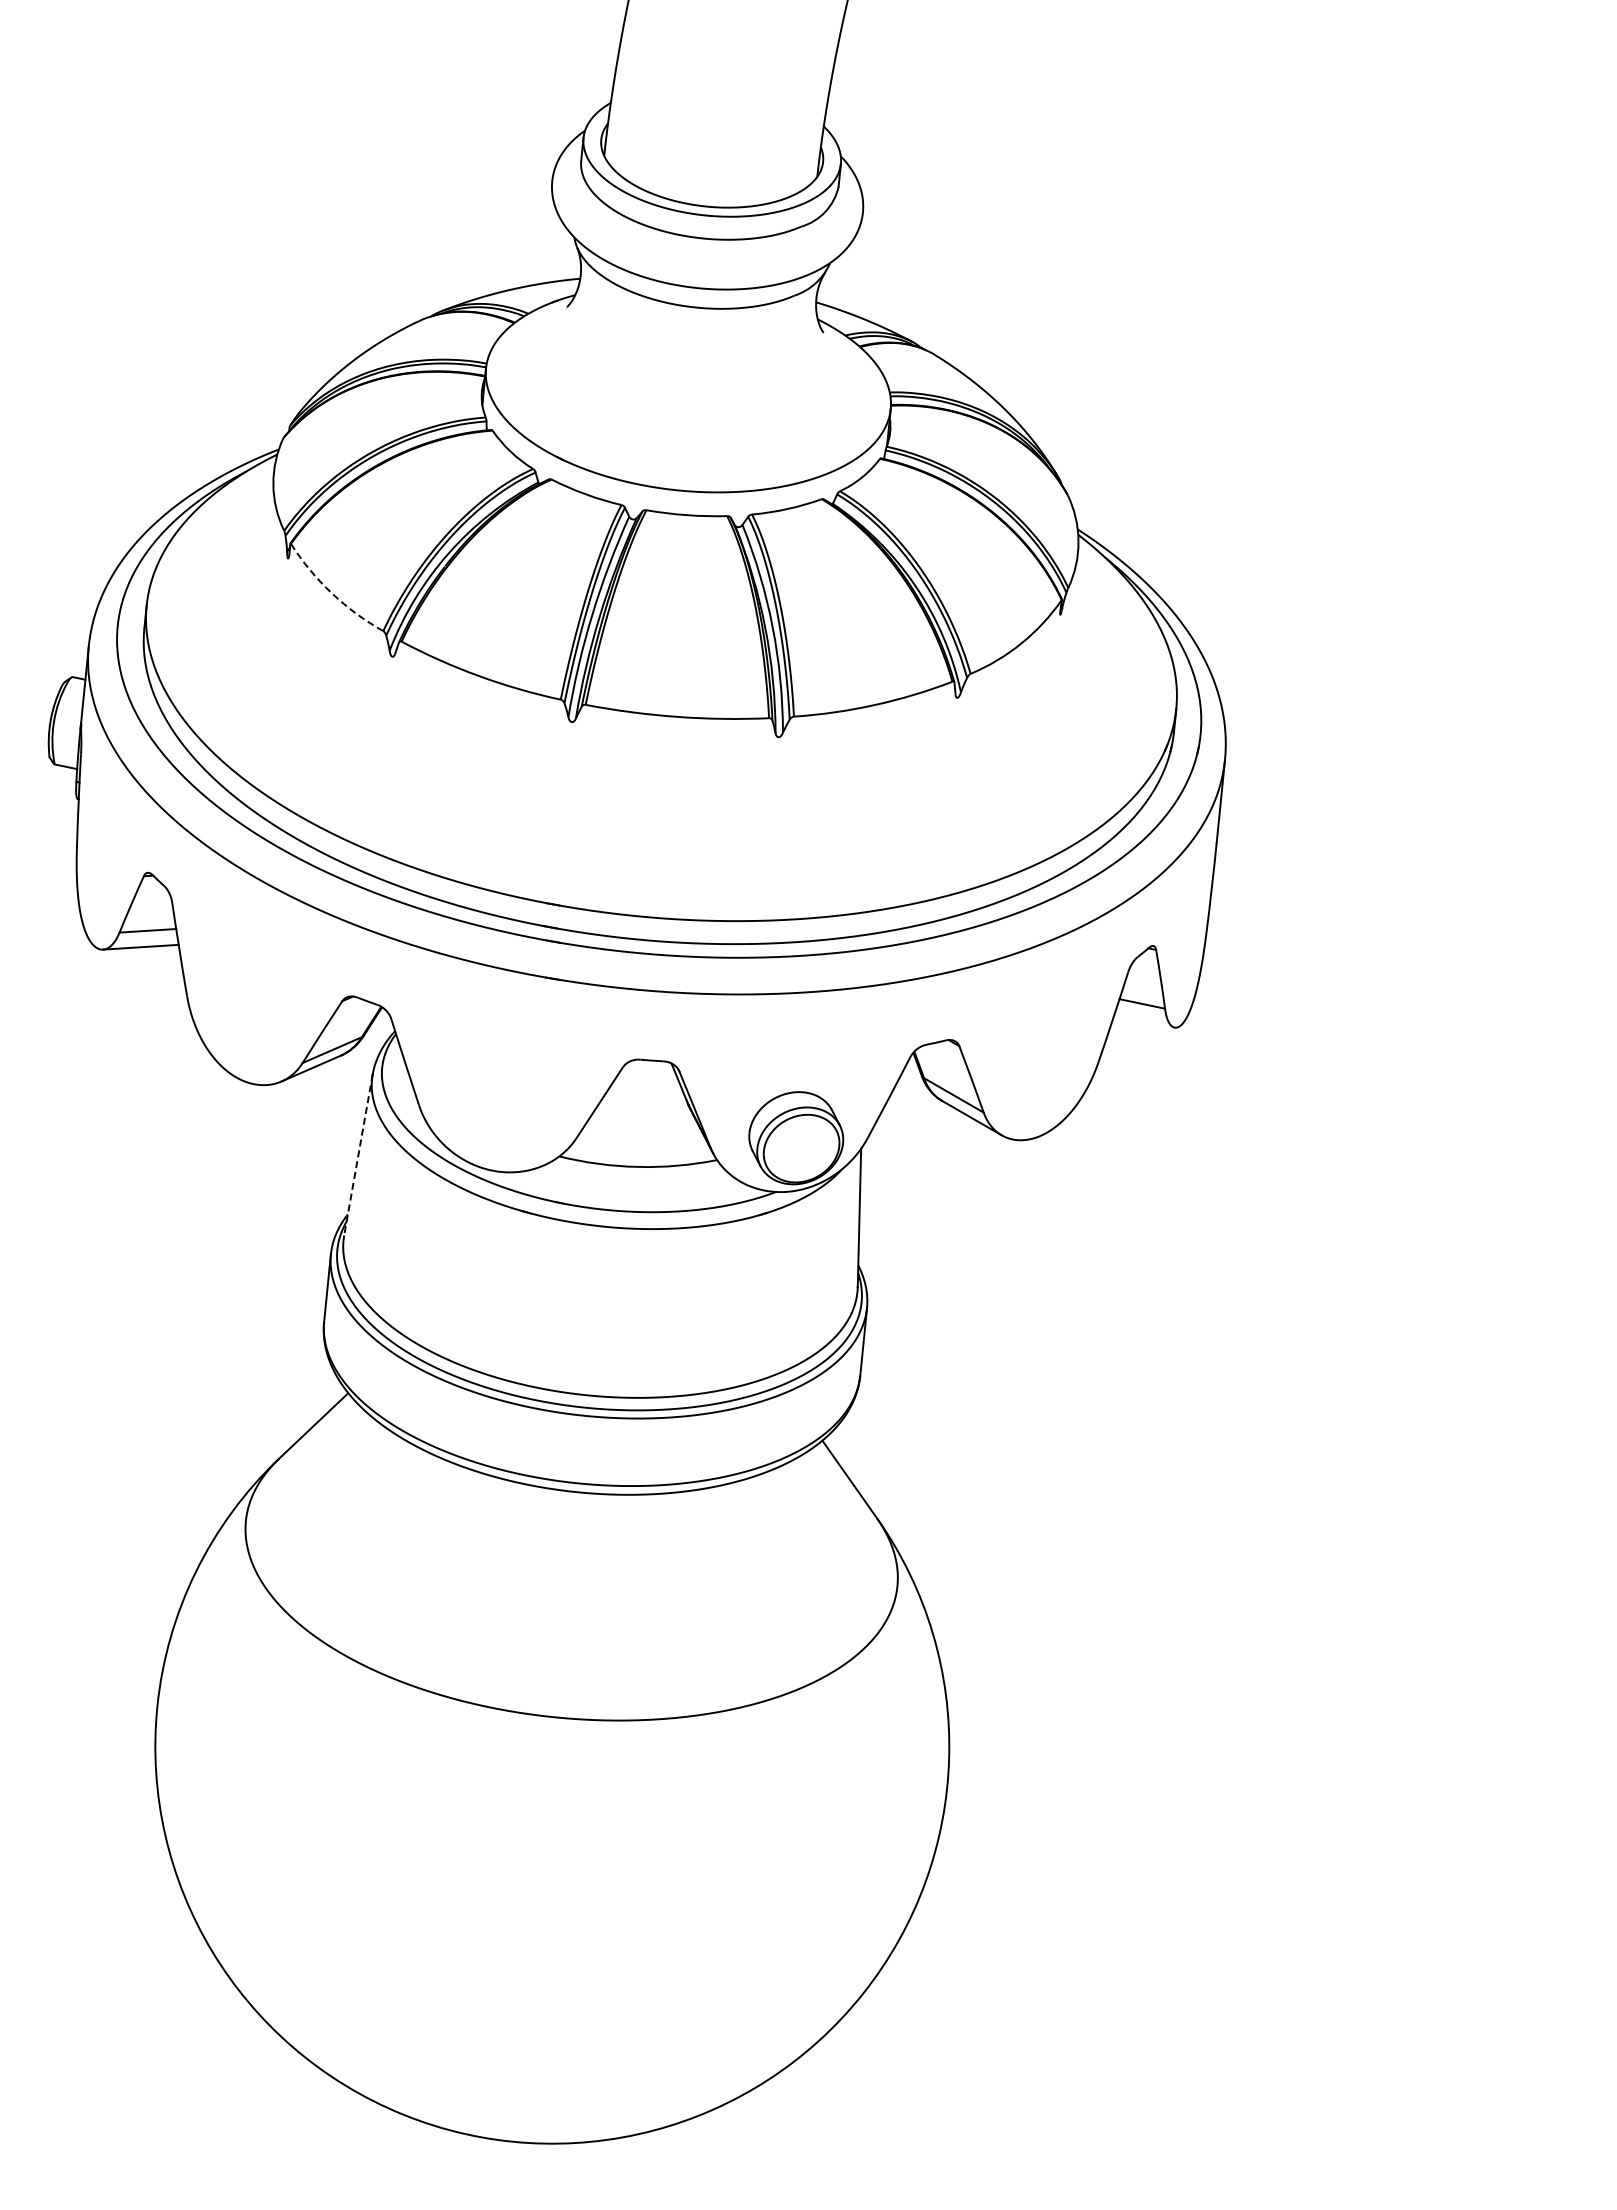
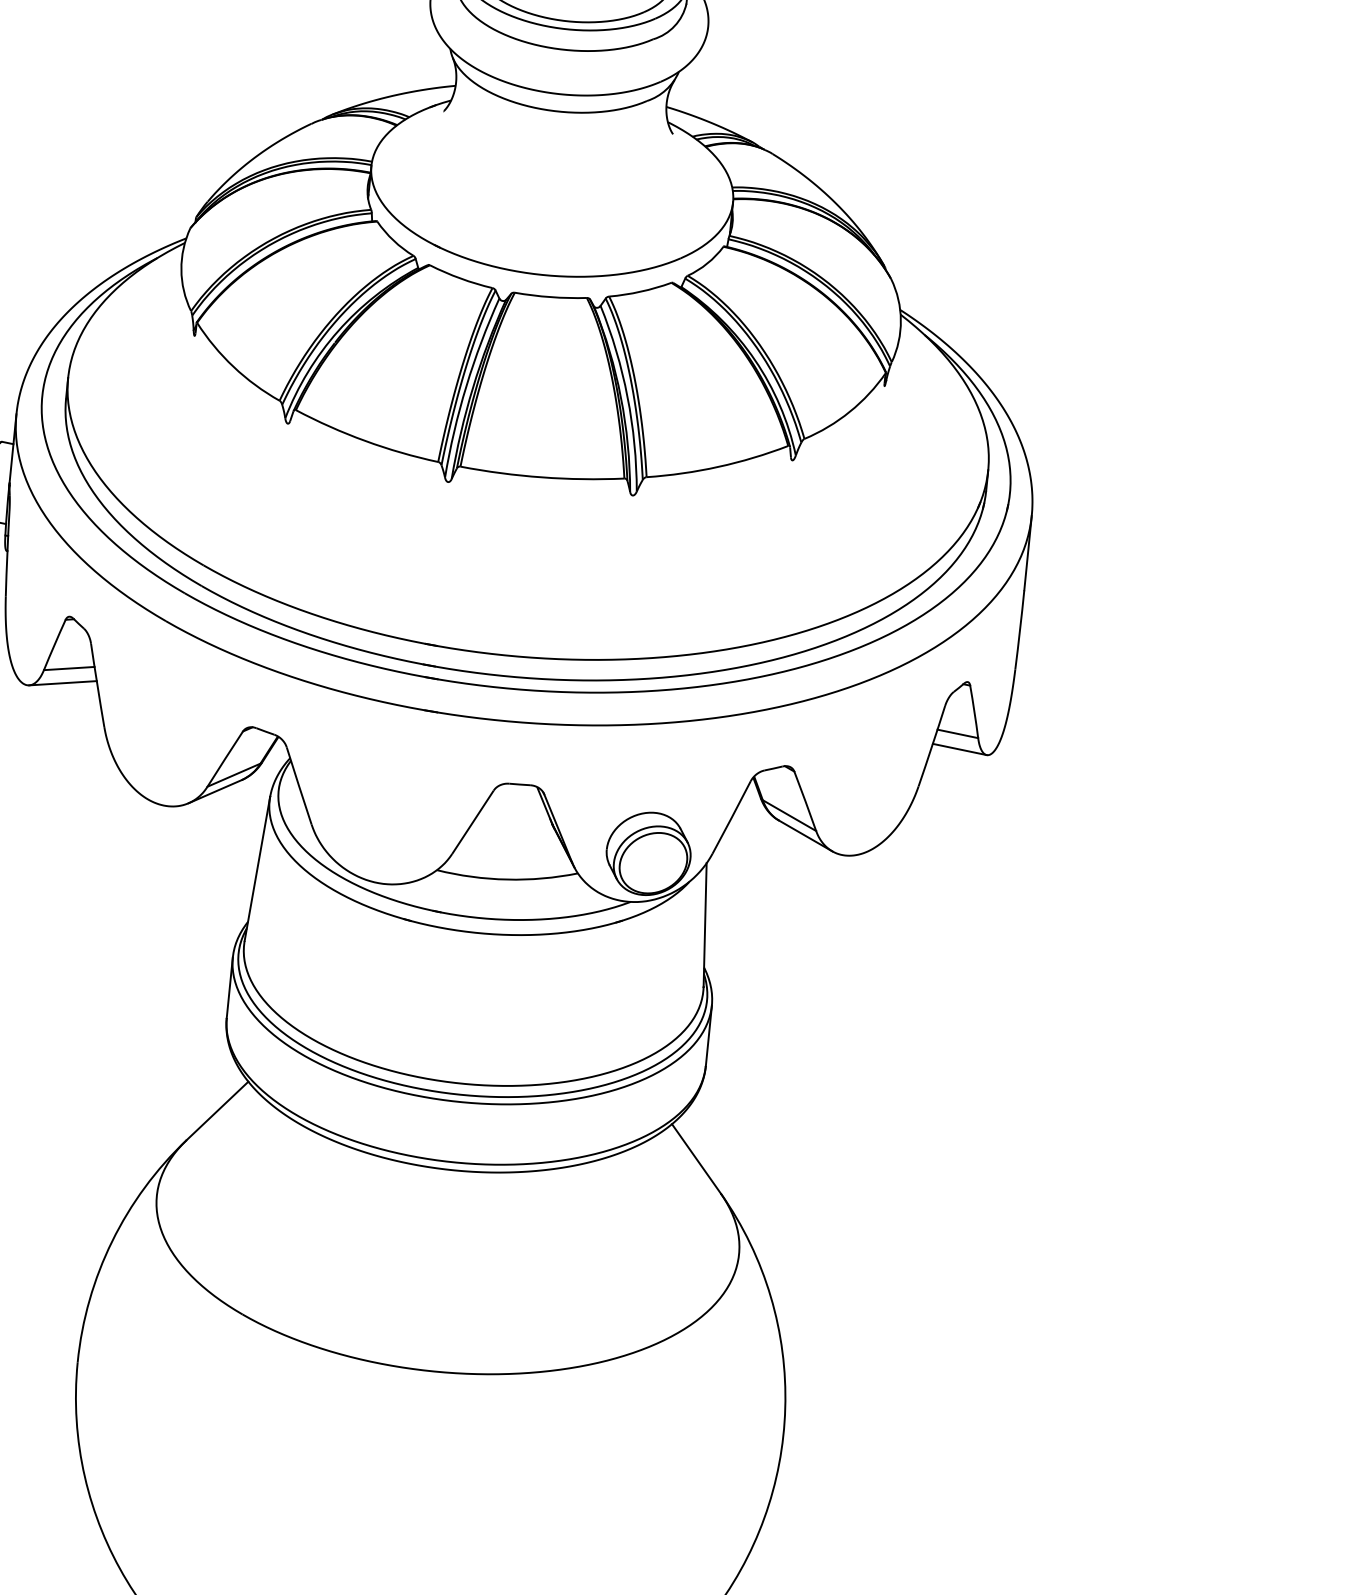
arc: (331, 593) -> (233, 367), dashed -> solid
line: (1144, 1021) -> (959, 749), added
line: (358, 1155) -> (257, 869), dashed -> solid

